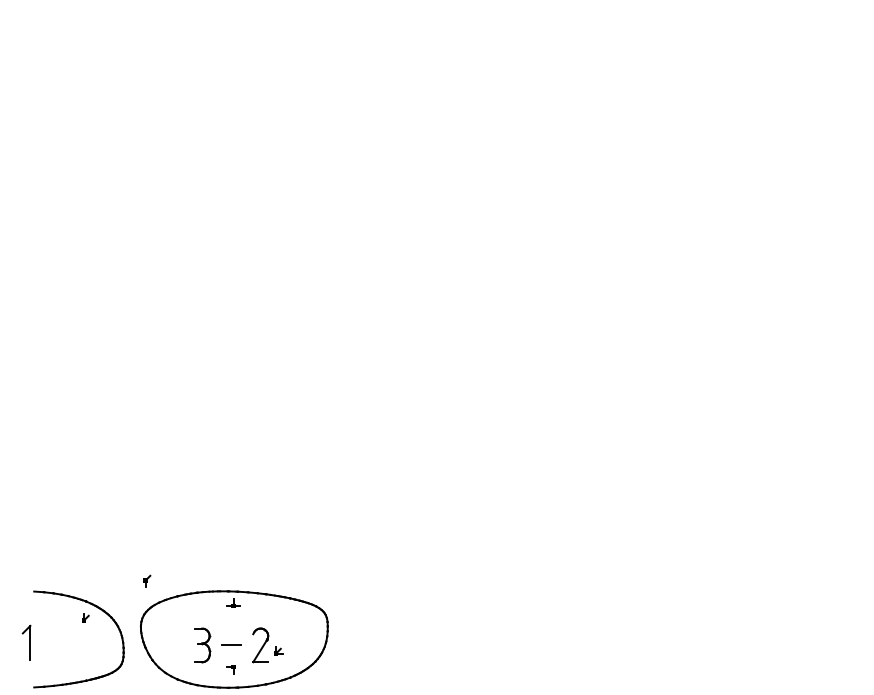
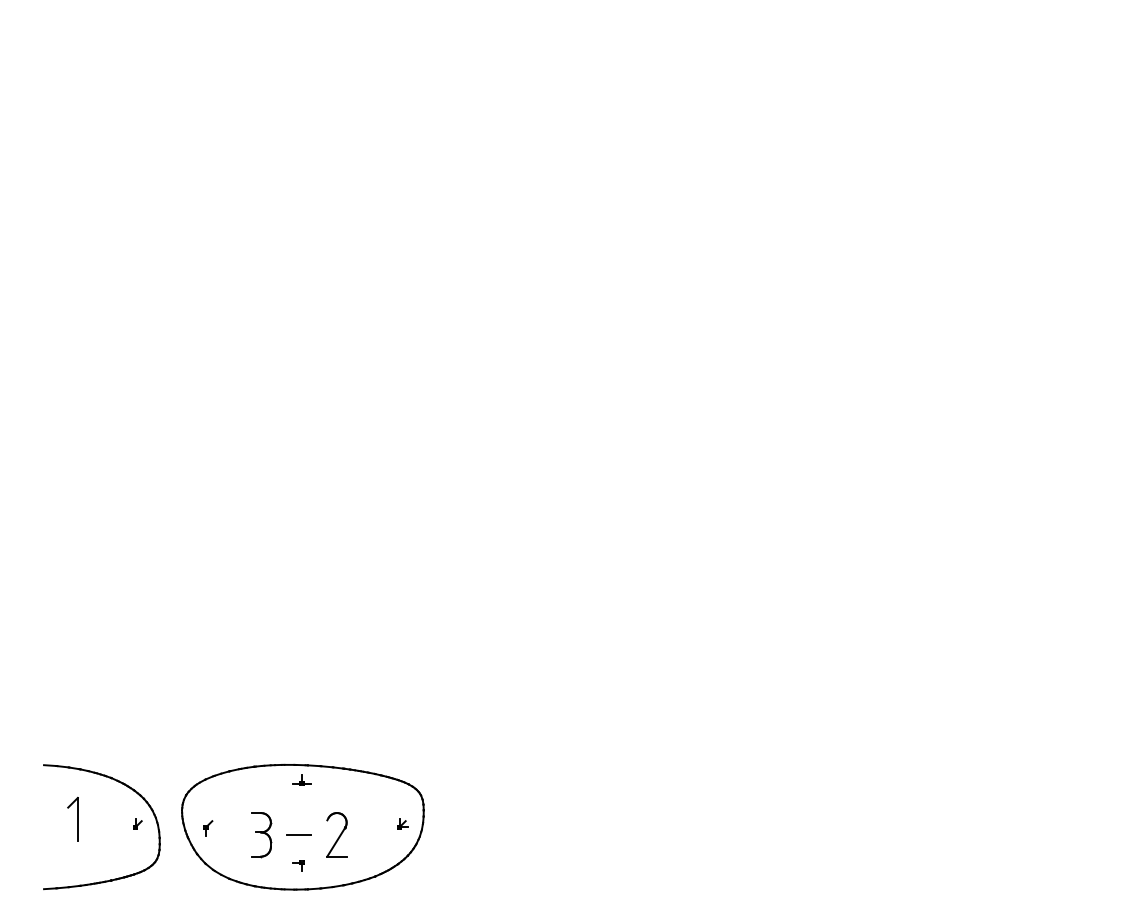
part: (147, 580) -> (208, 827), moved
part: (85, 617) -> (137, 823), moved
part: (26, 642) -> (72, 819), moved
part: (278, 650) -> (402, 823), moved

